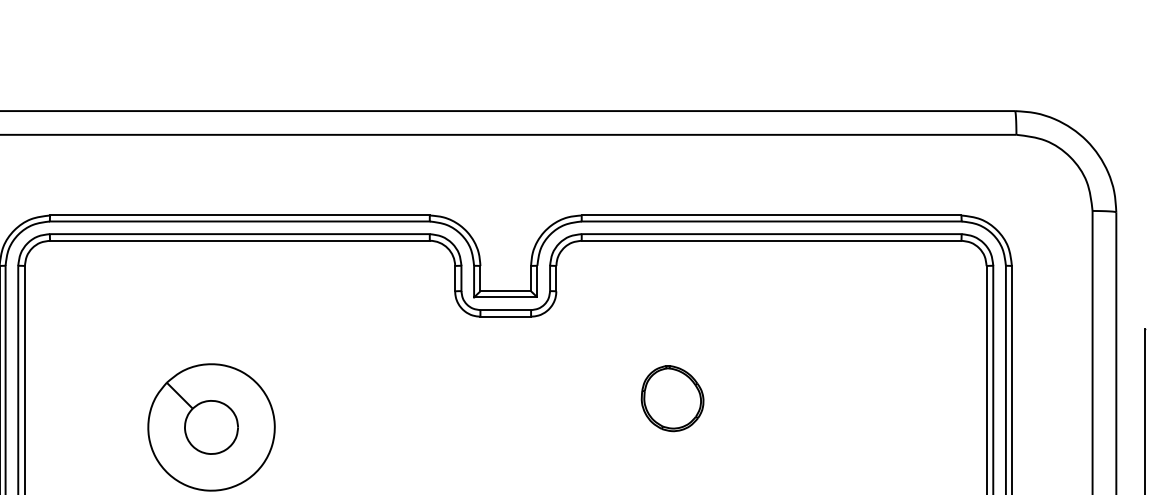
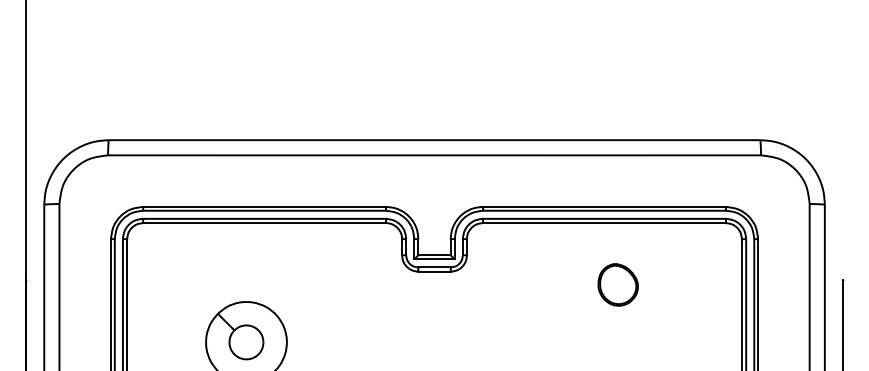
part: (671, 397) -> (617, 284), moved

